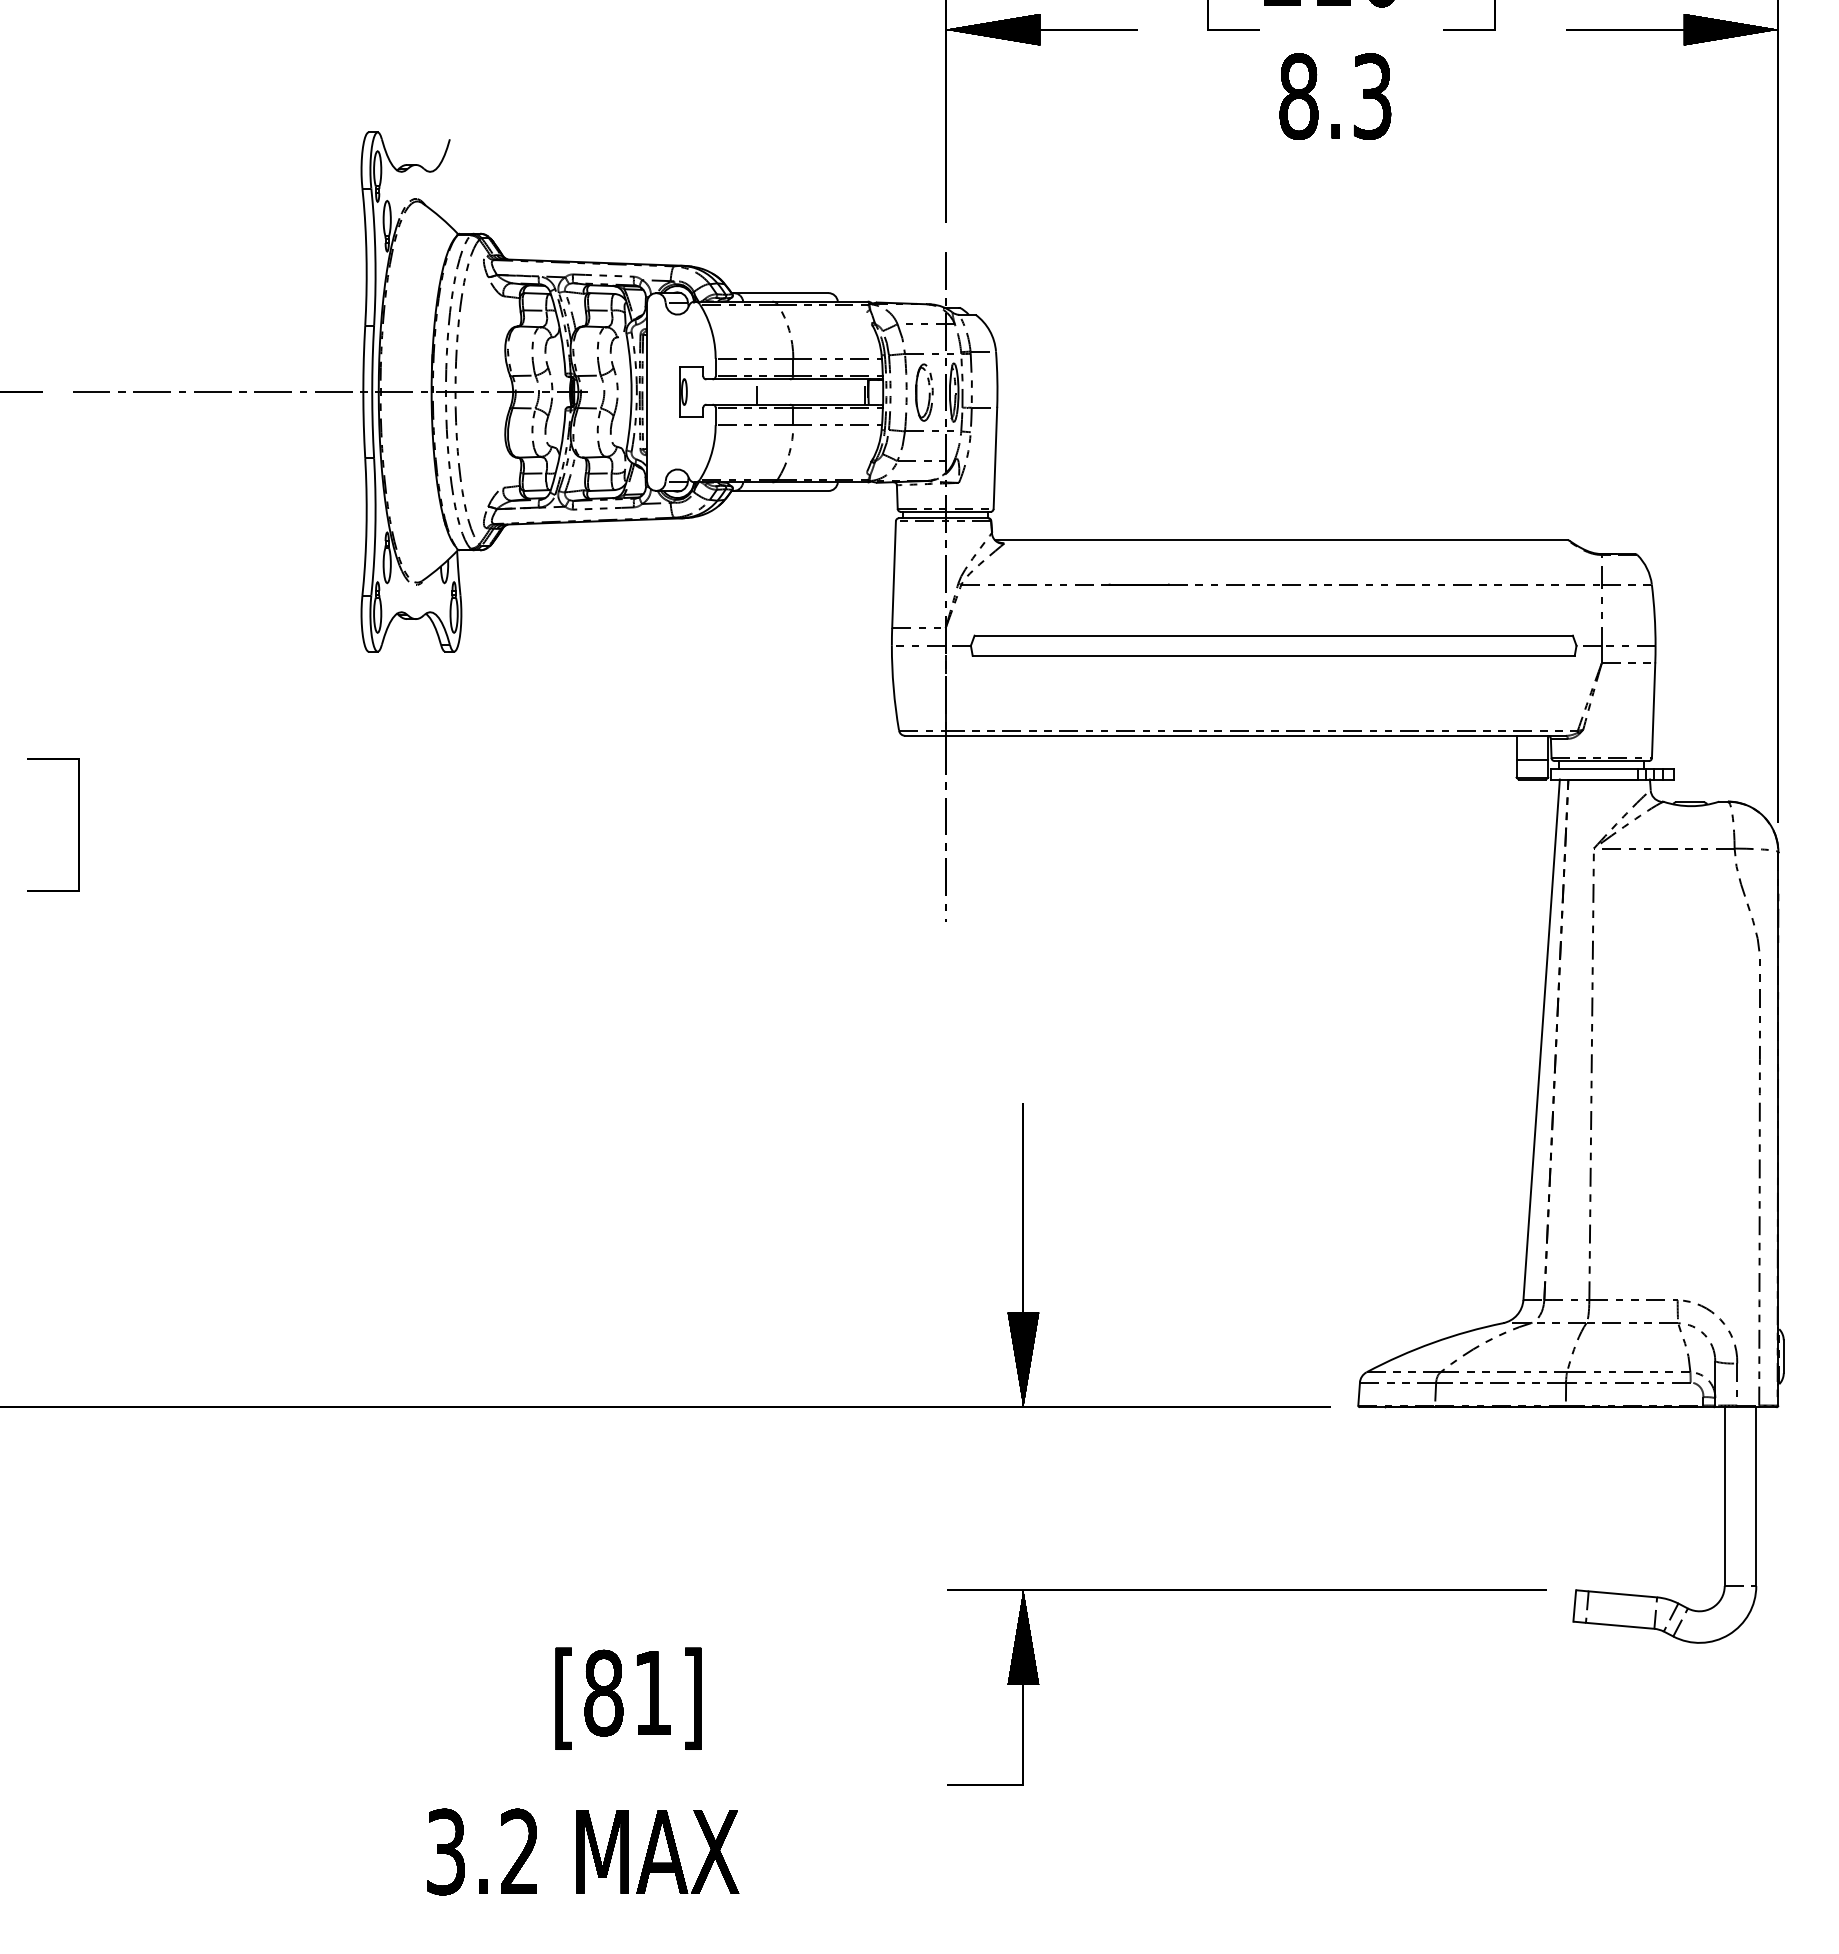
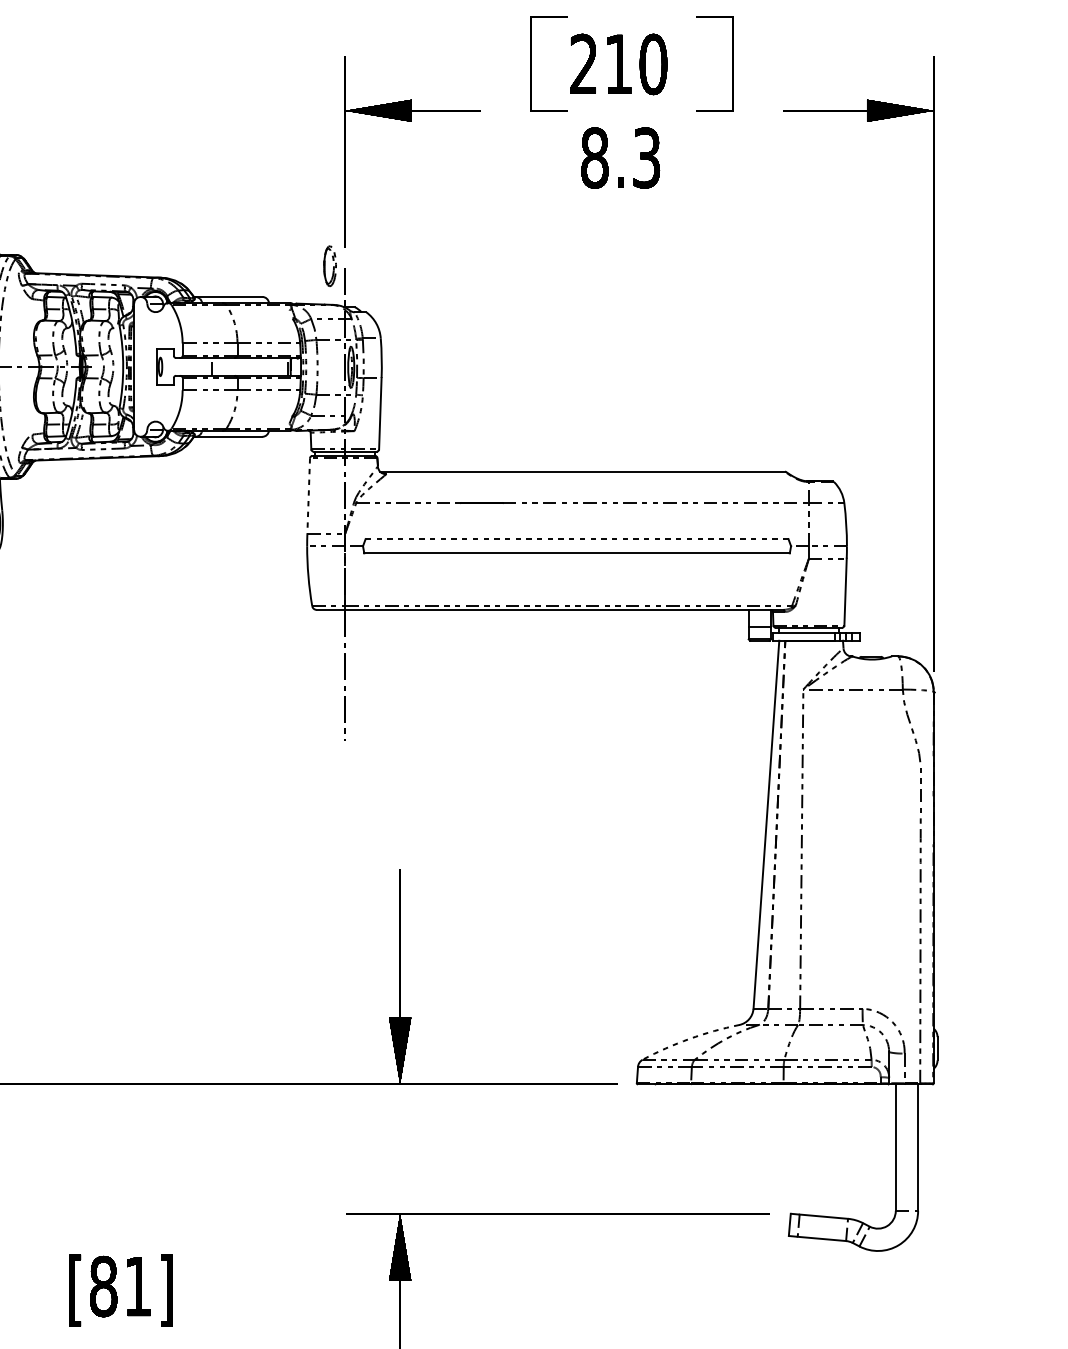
part: (924, 392) -> (330, 266), moved
line: (894, 575) -> (309, 496), solid -> dashed
line: (1273, 635) -> (576, 538), solid -> dashed
arc: (1433, 1342) -> (689, 1038), solid -> dashed

